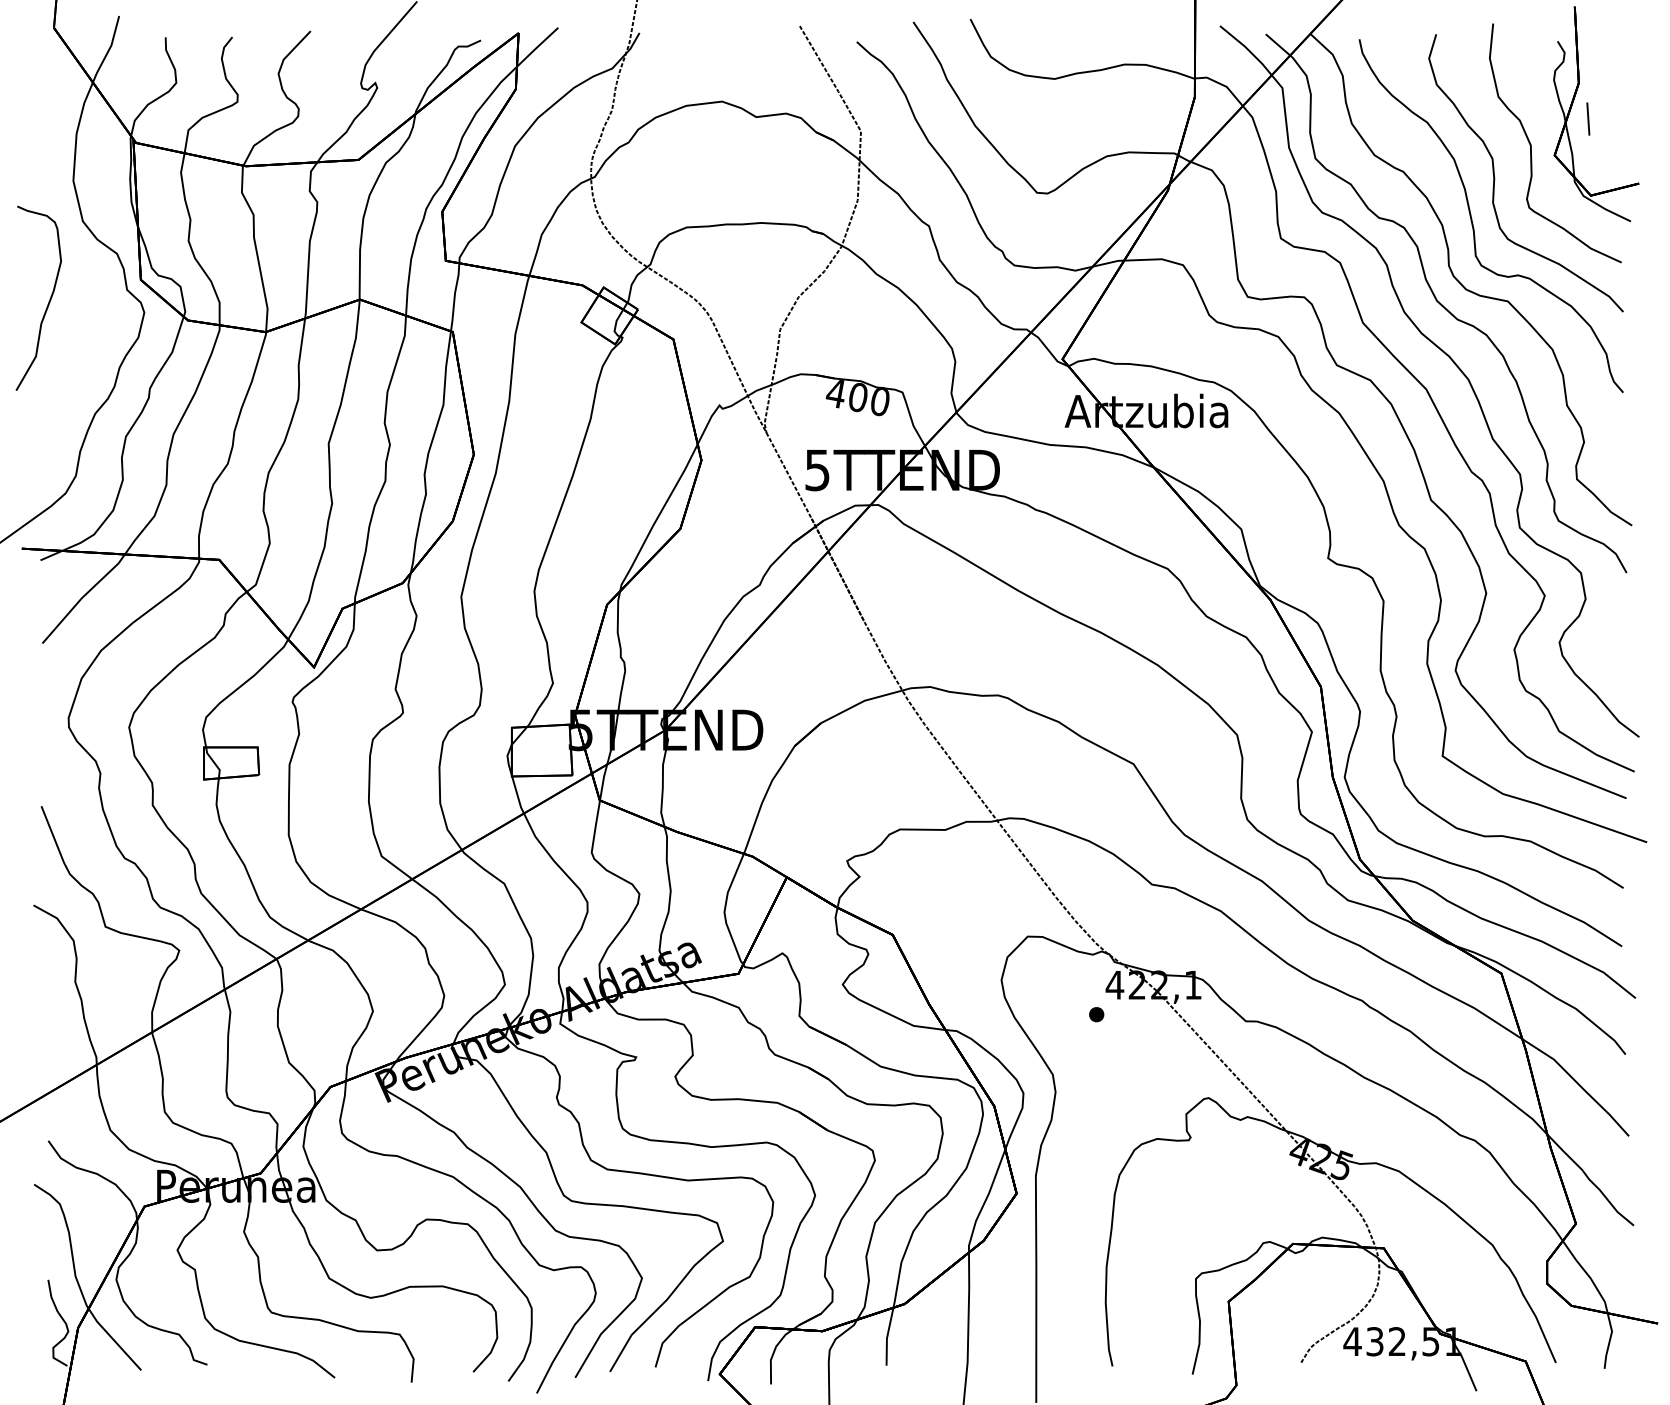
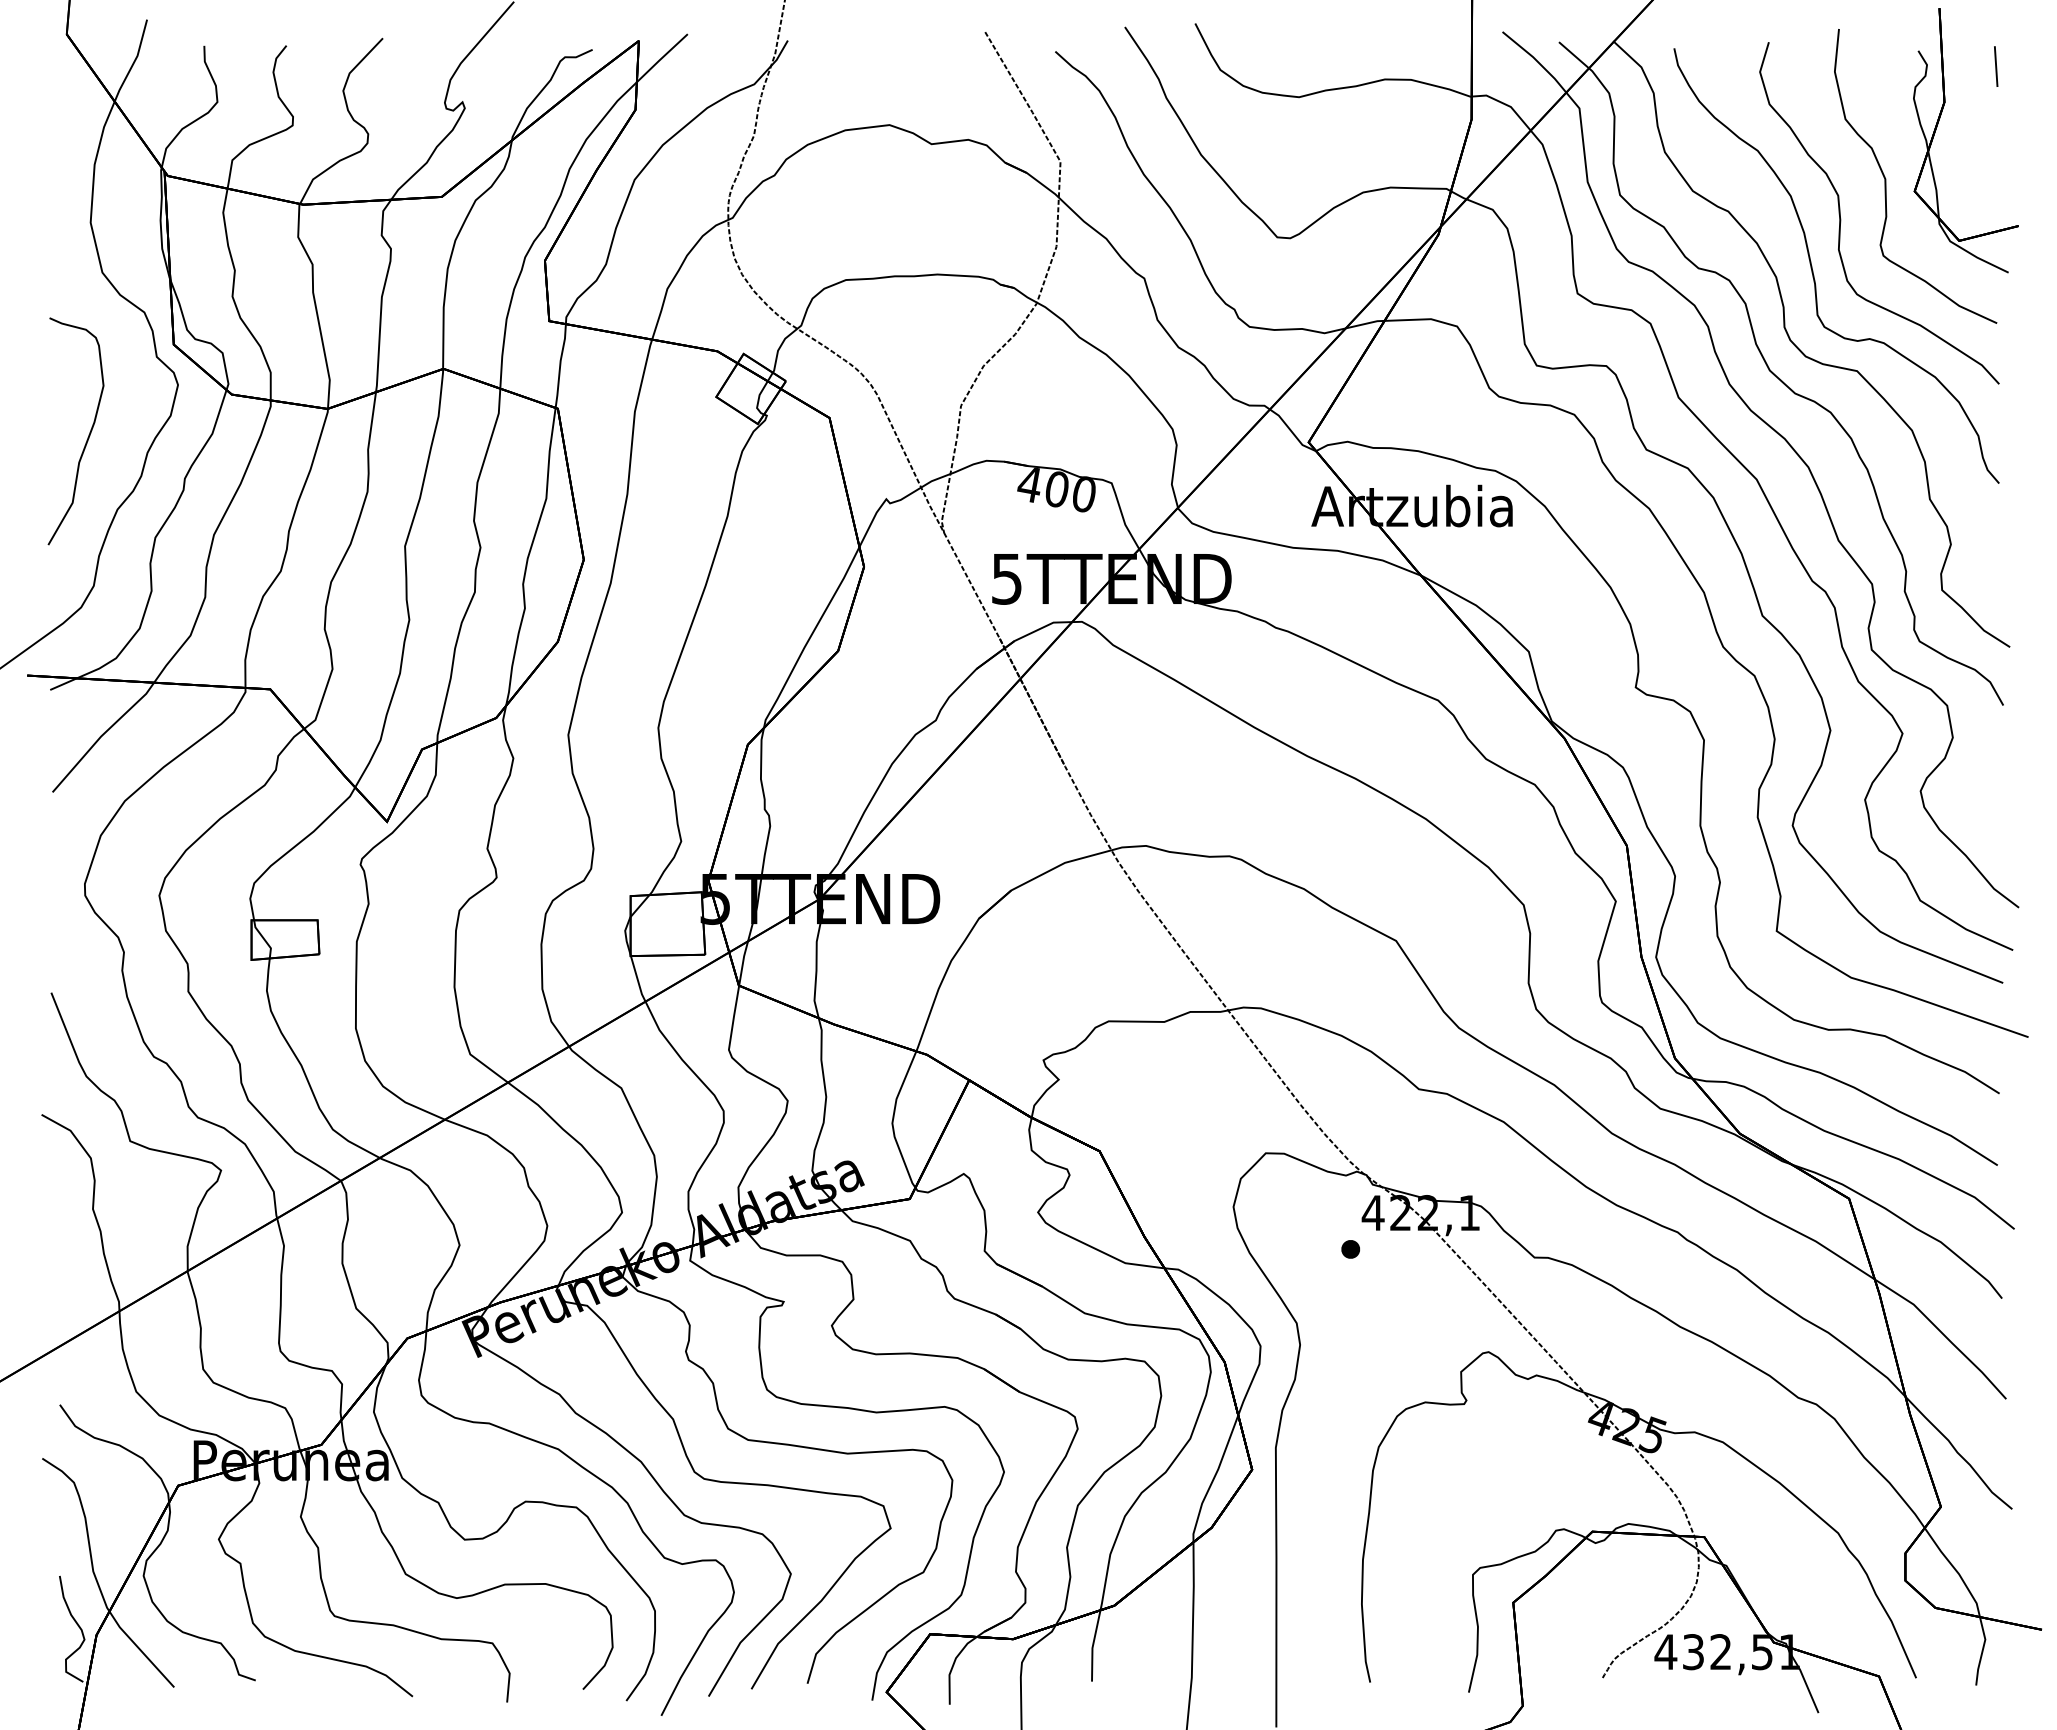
line: (1588, 119) -> (1996, 66), moved
curve: (48, 300) -> (88, 434), moved

